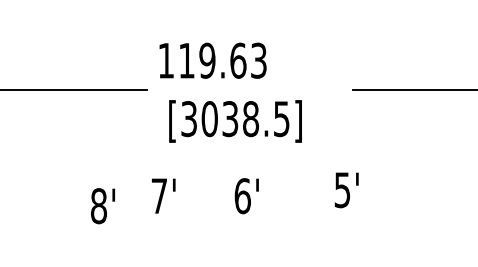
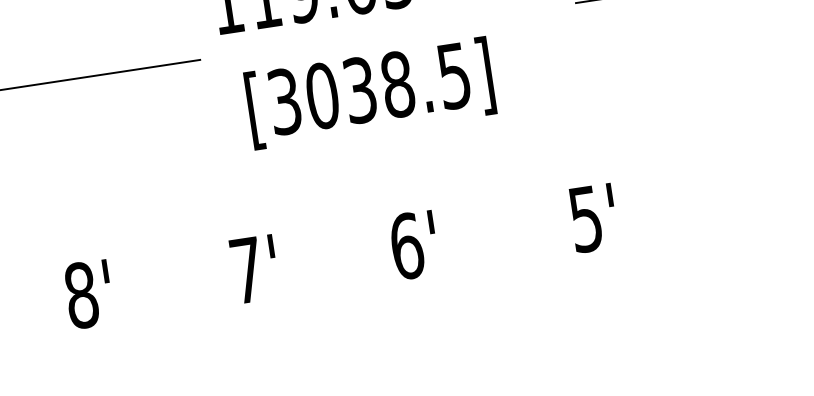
text: (346, 190) -> (593, 218), moved
text: (163, 195) -> (254, 268), moved
text: (246, 196) -> (413, 245), moved
text: (102, 206) -> (88, 295), moved

